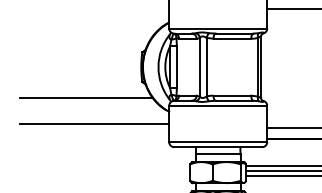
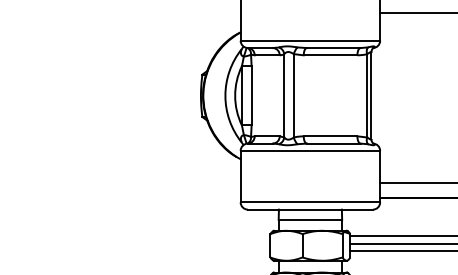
line: (86, 97) -> (122, 139), removed
line: (93, 123) -> (133, 176), removed

